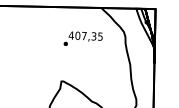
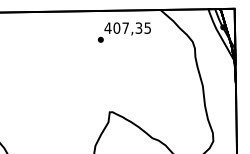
text: (82, 39) -> (123, 32), moved

